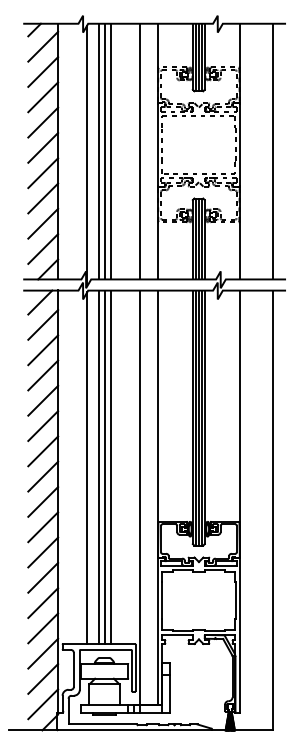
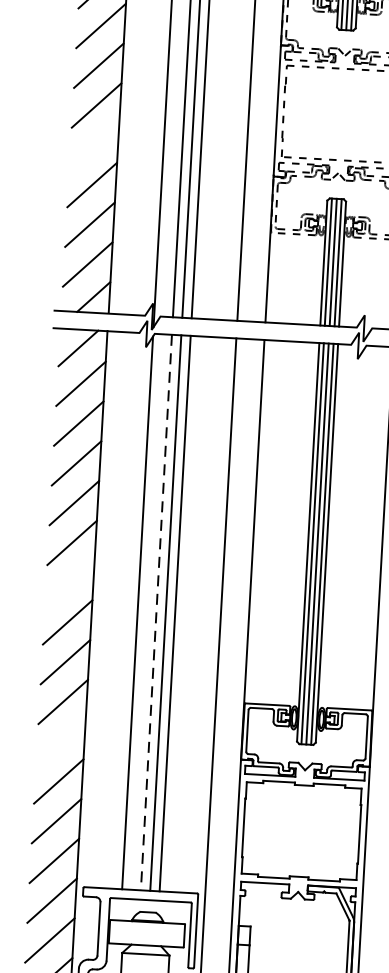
line: (43, 173) -> (94, 145), removed
line: (43, 451) -> (70, 582), removed
line: (99, 467) -> (157, 612), solid -> dashed
line: (43, 552) -> (61, 741), removed

